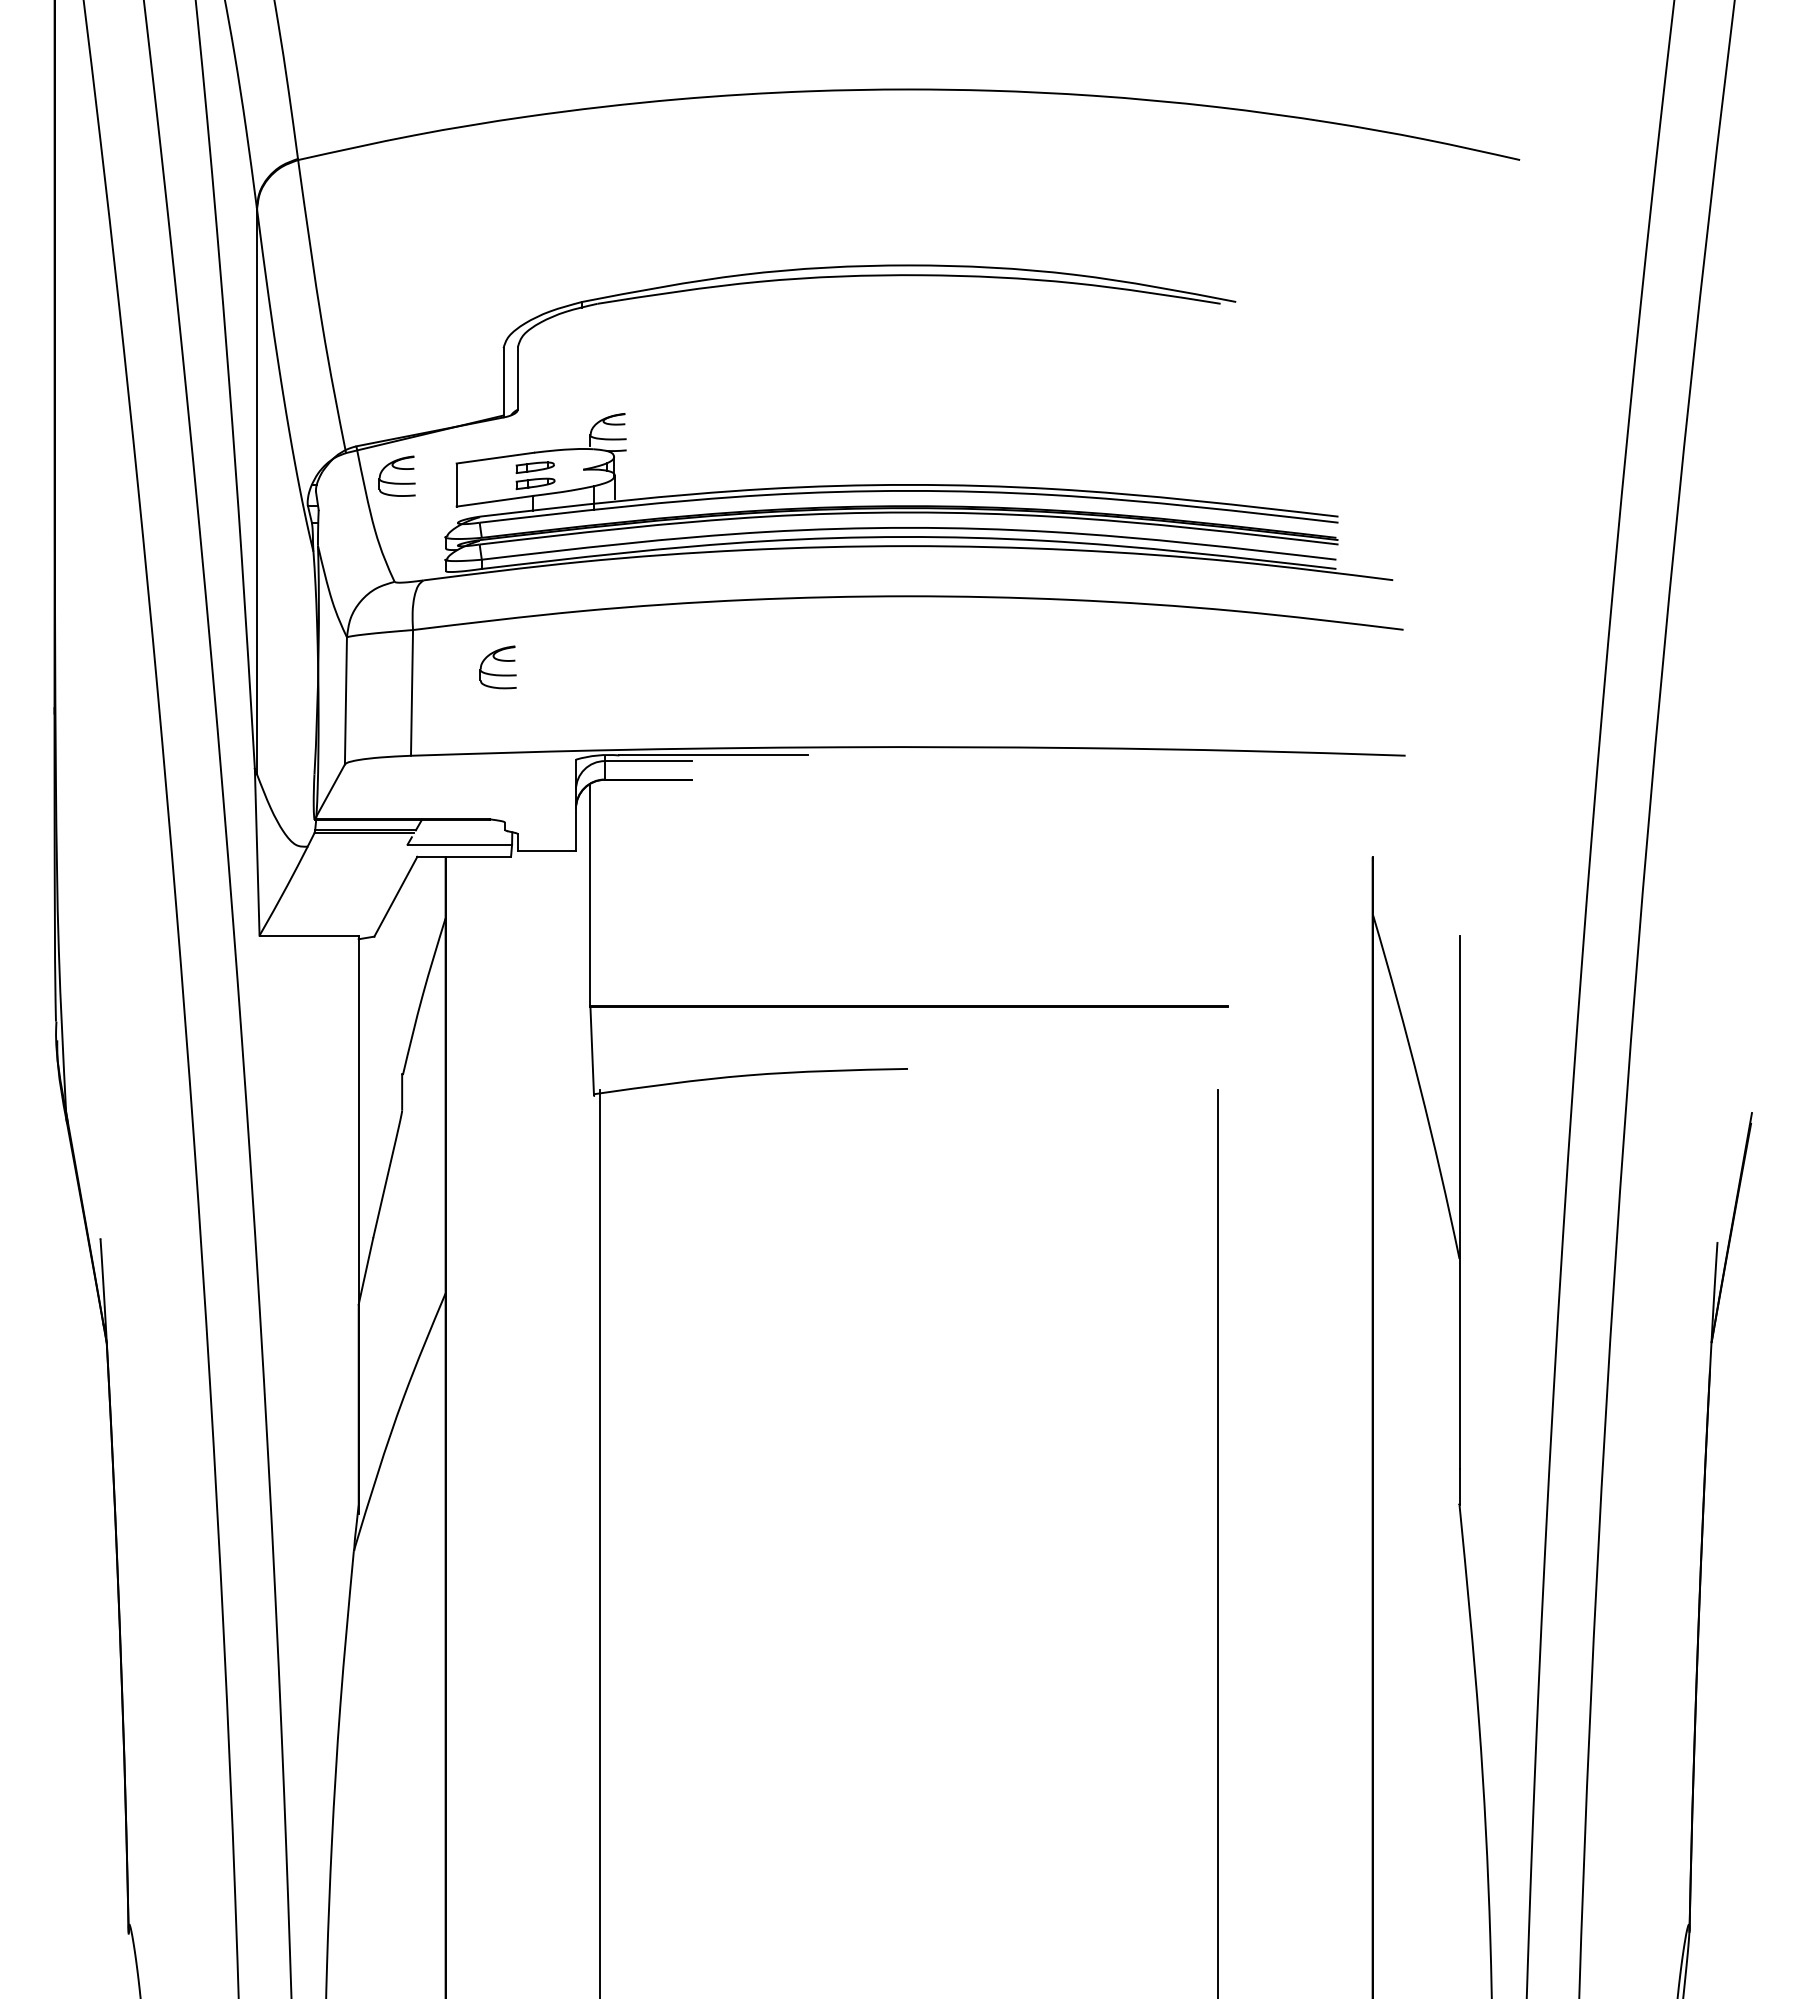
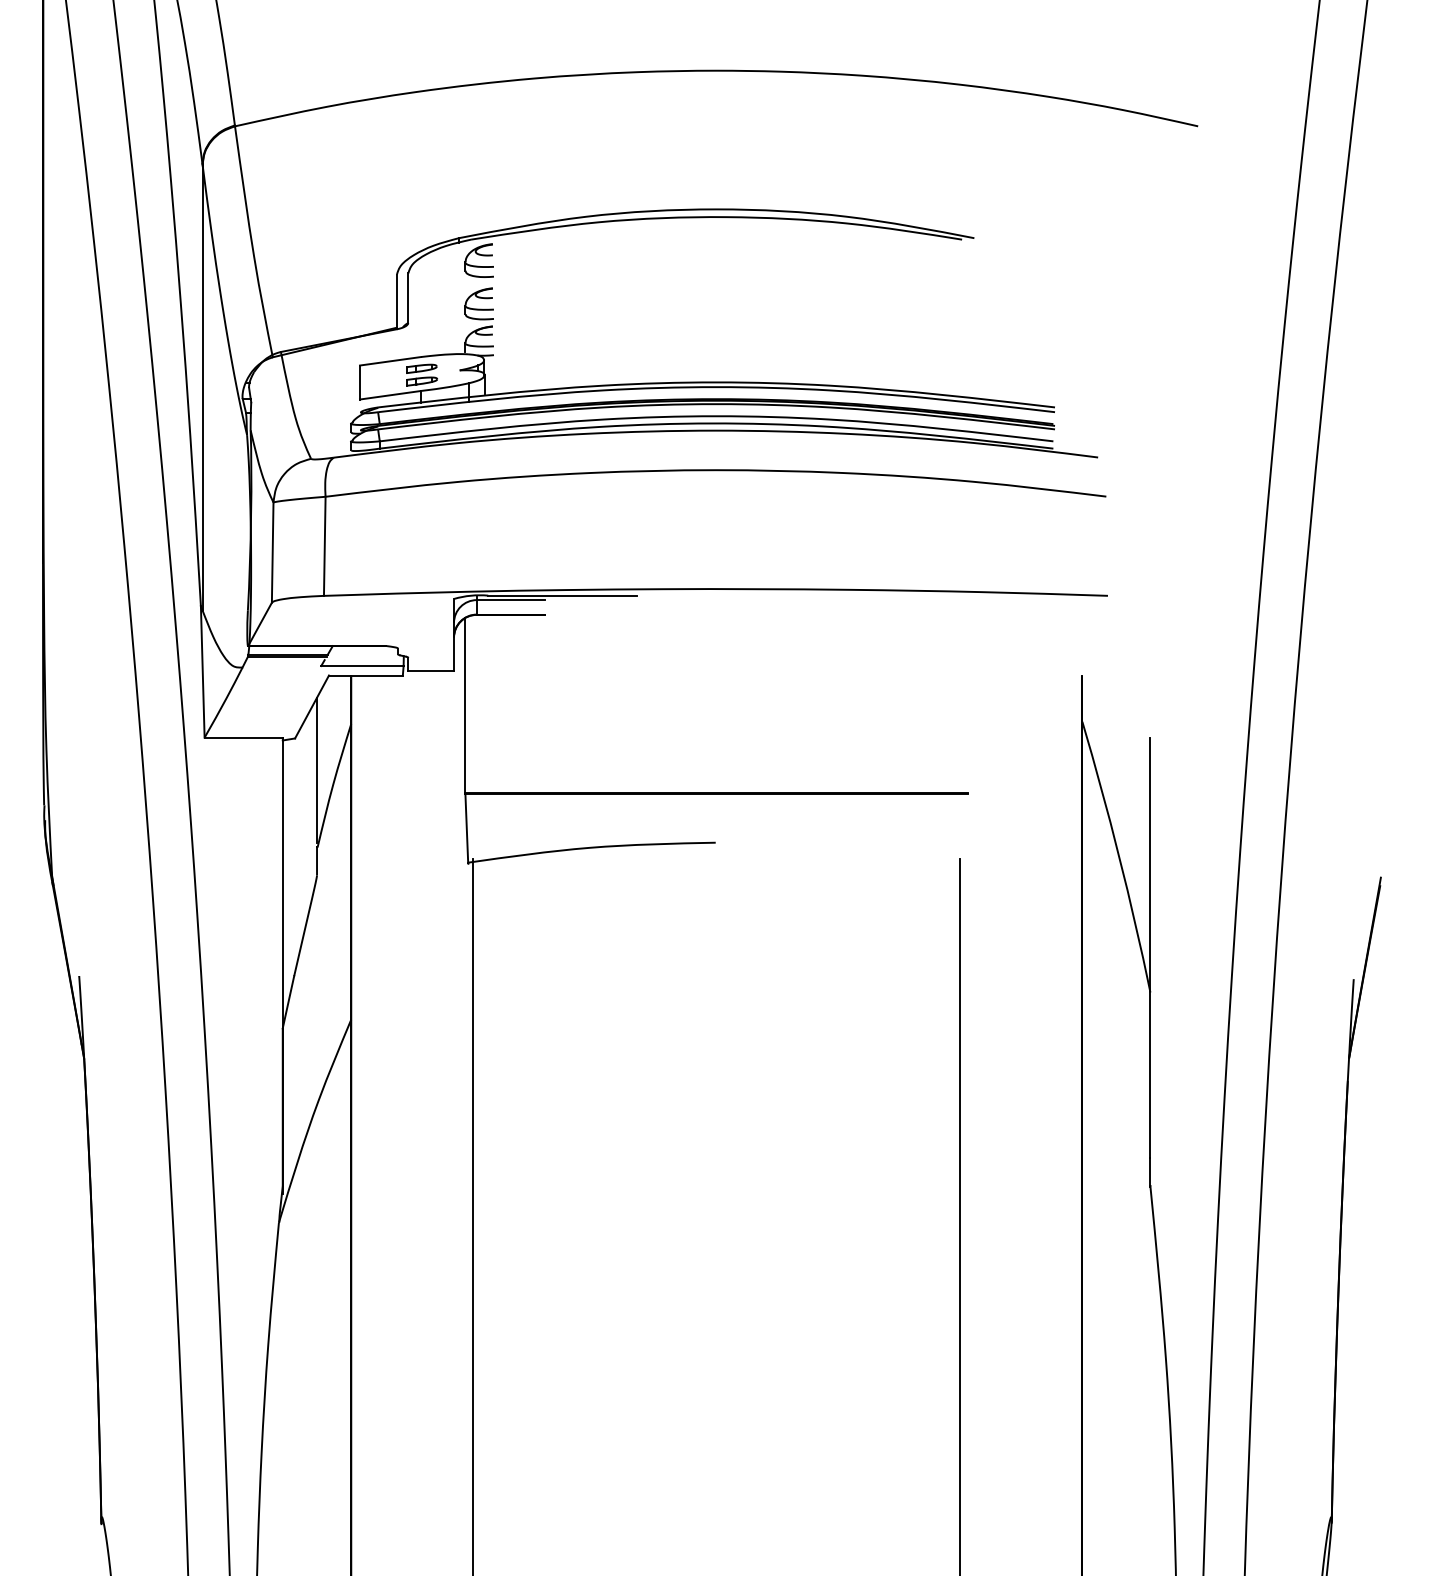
part: (397, 469) -> (479, 298), moved
part: (500, 661) -> (481, 255), moved
line: (402, 976) -> (317, 769), added

